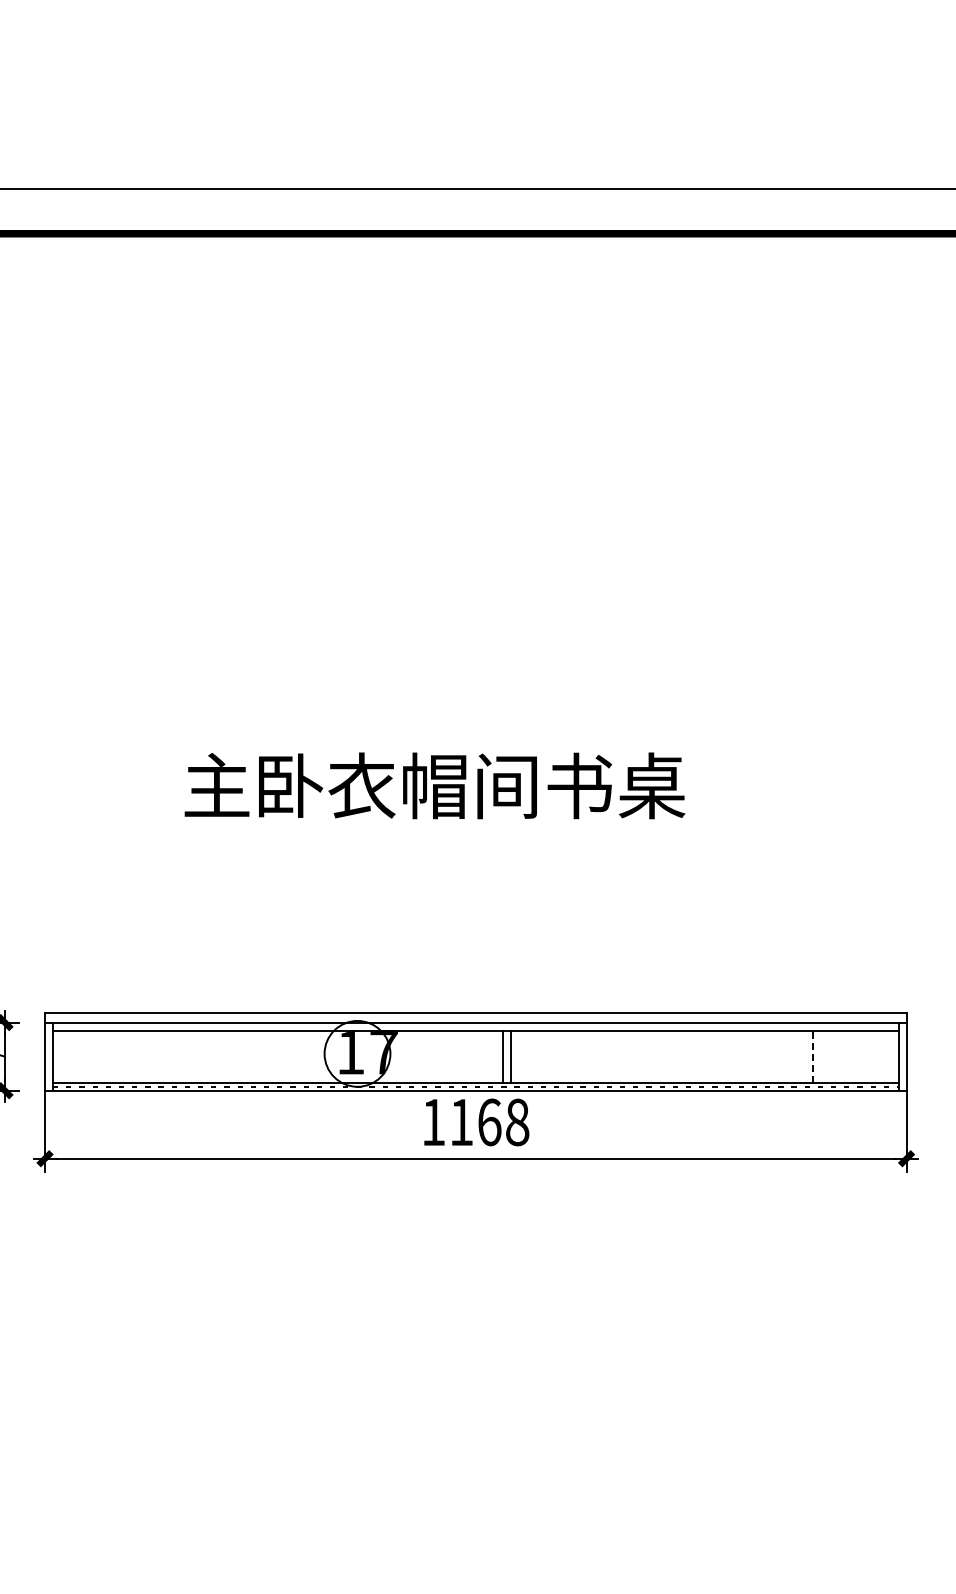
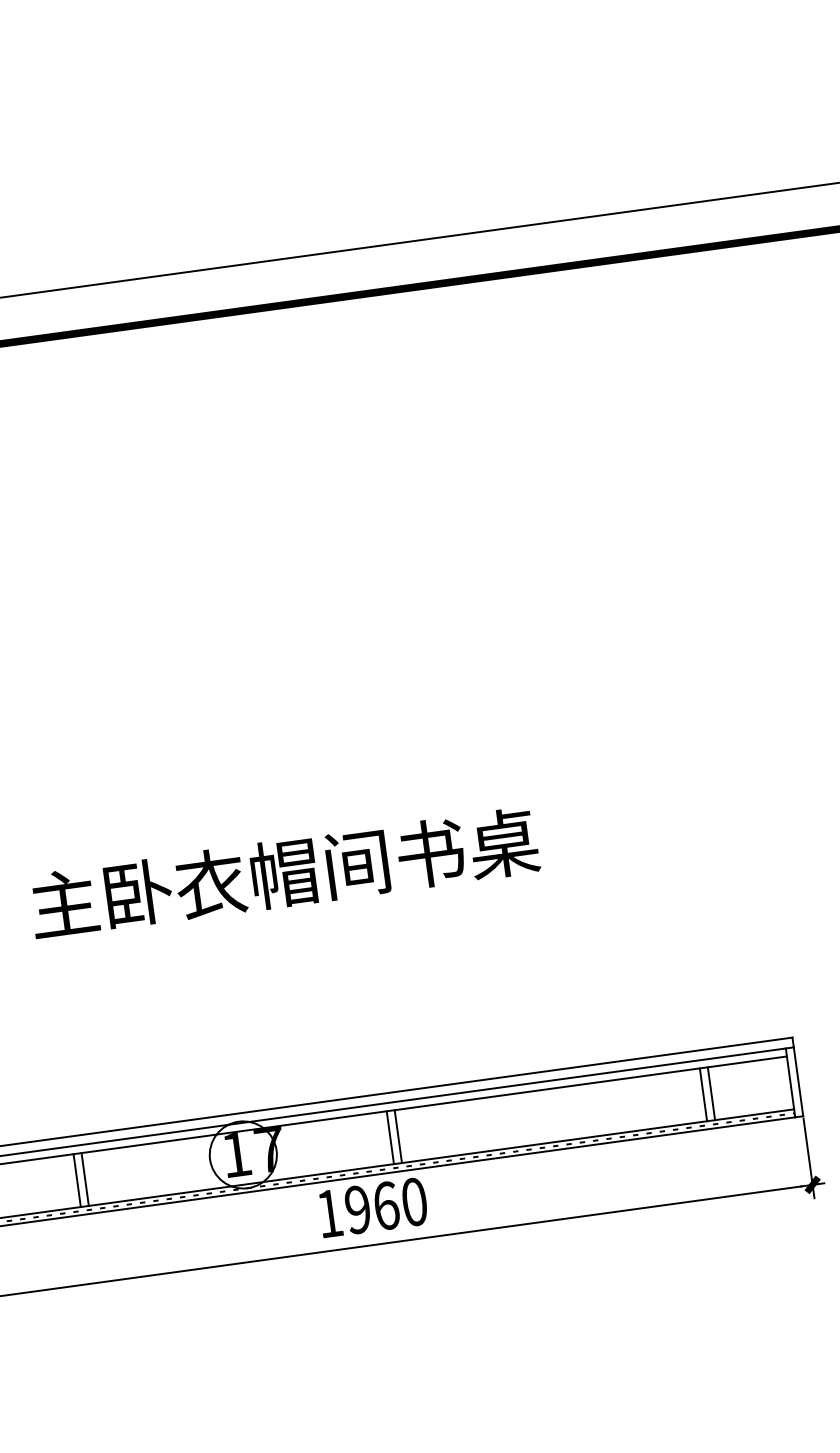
line: (192, 1056) -> (76, 1180), added
line: (200, 1056) -> (85, 1179), added
line: (812, 1056) -> (703, 1094), dashed -> solid
line: (820, 1056) -> (711, 1093), added
text: (489, 1122) -> (386, 1206), 1168 -> 1960

